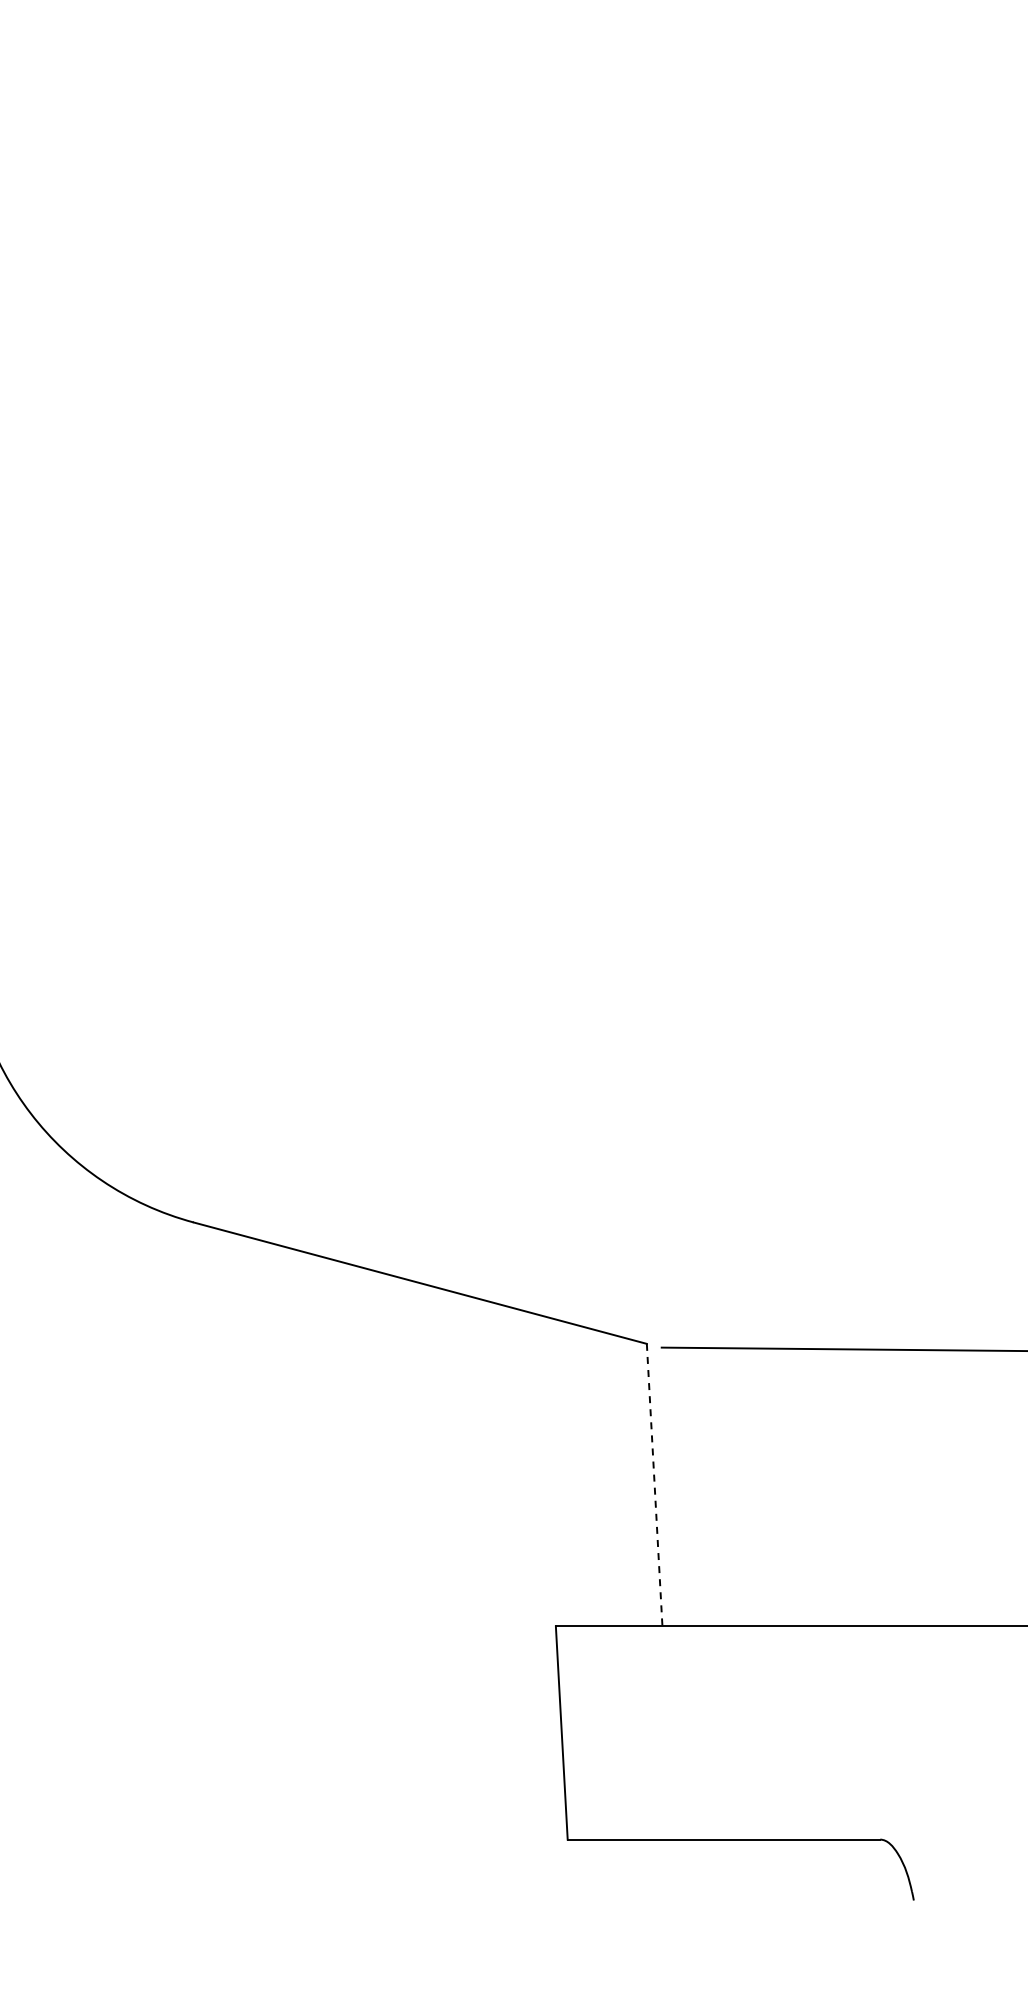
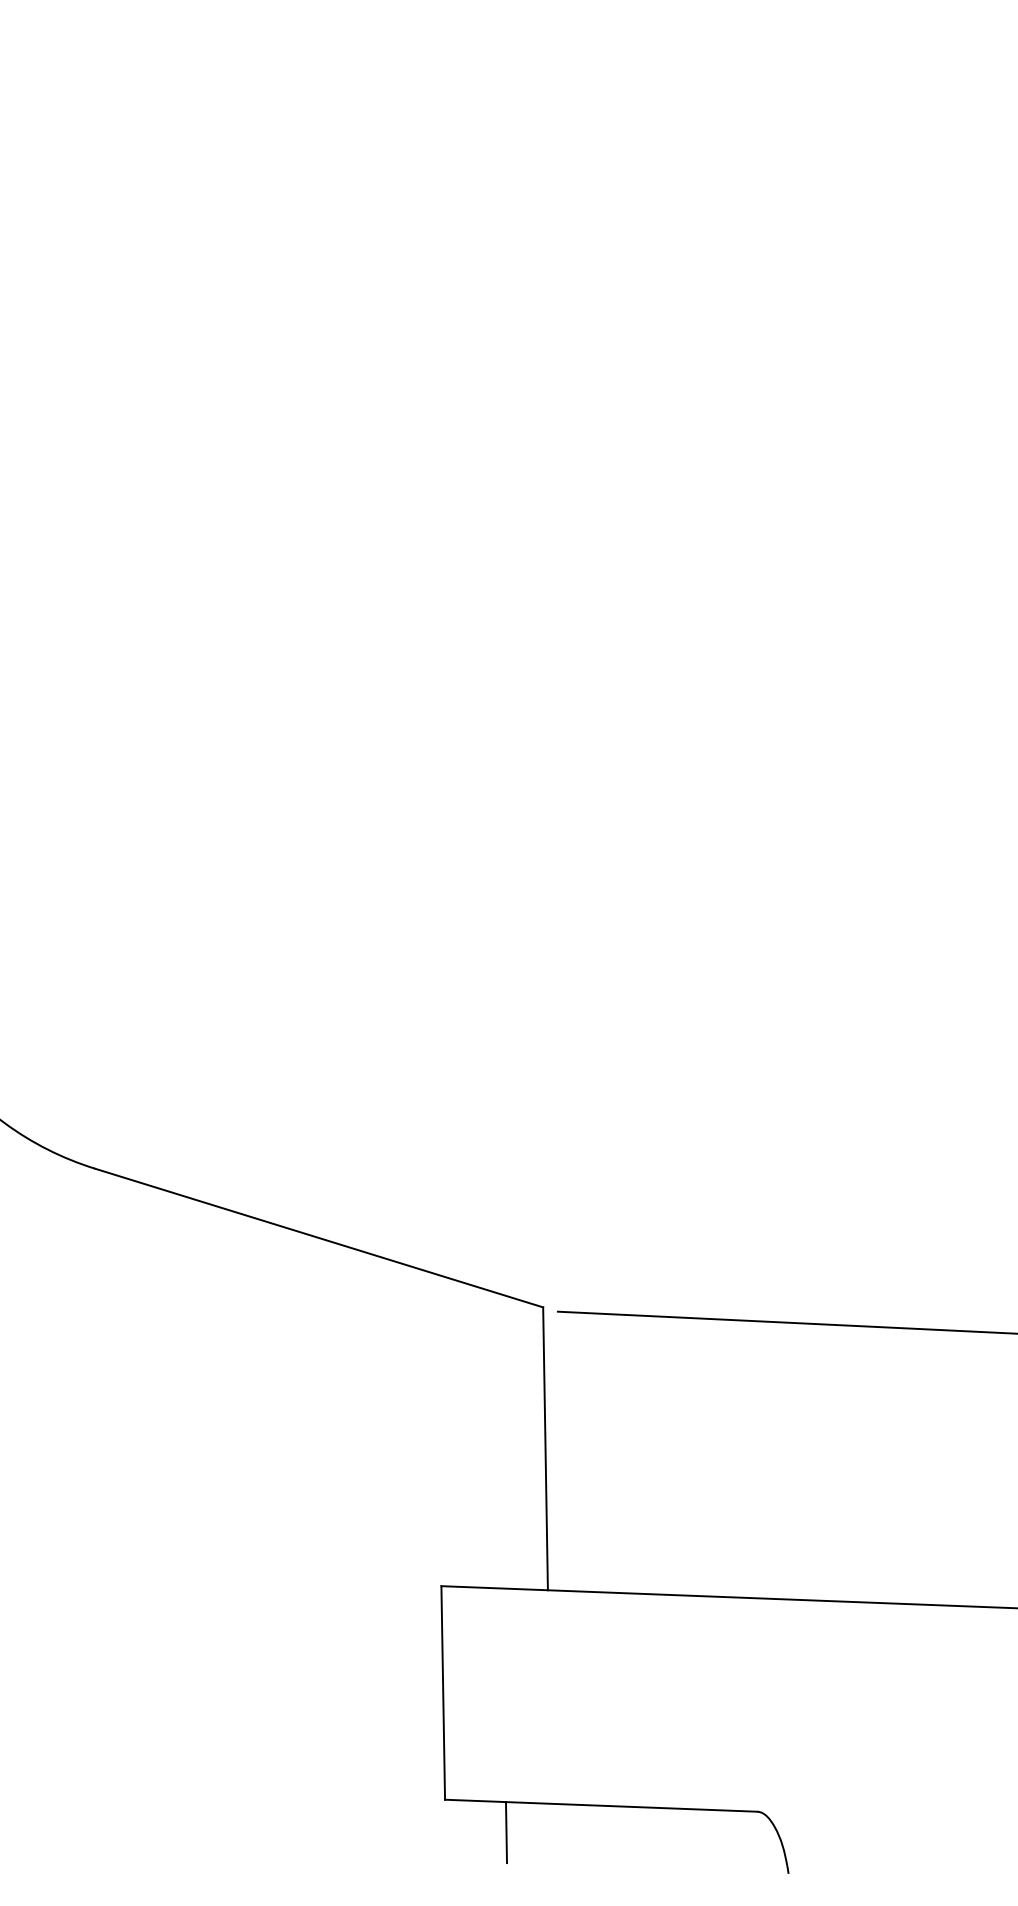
line: (654, 1485) -> (545, 1449), dashed -> solid
line: (630, 1869) -> (506, 1831), added

